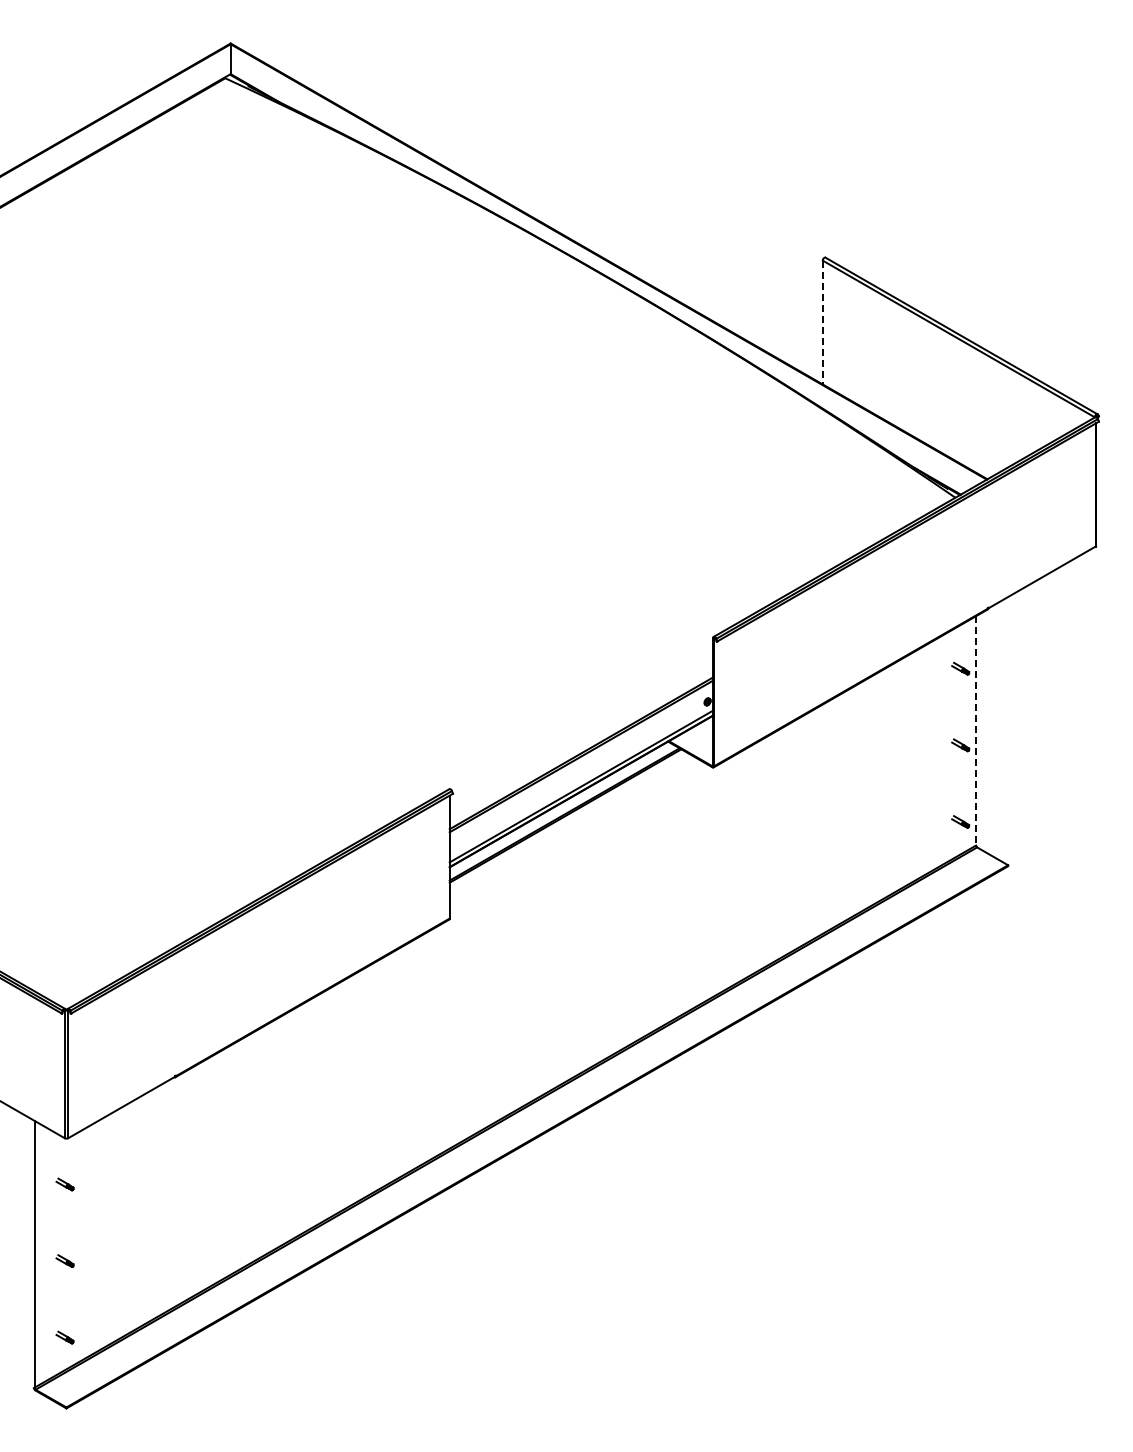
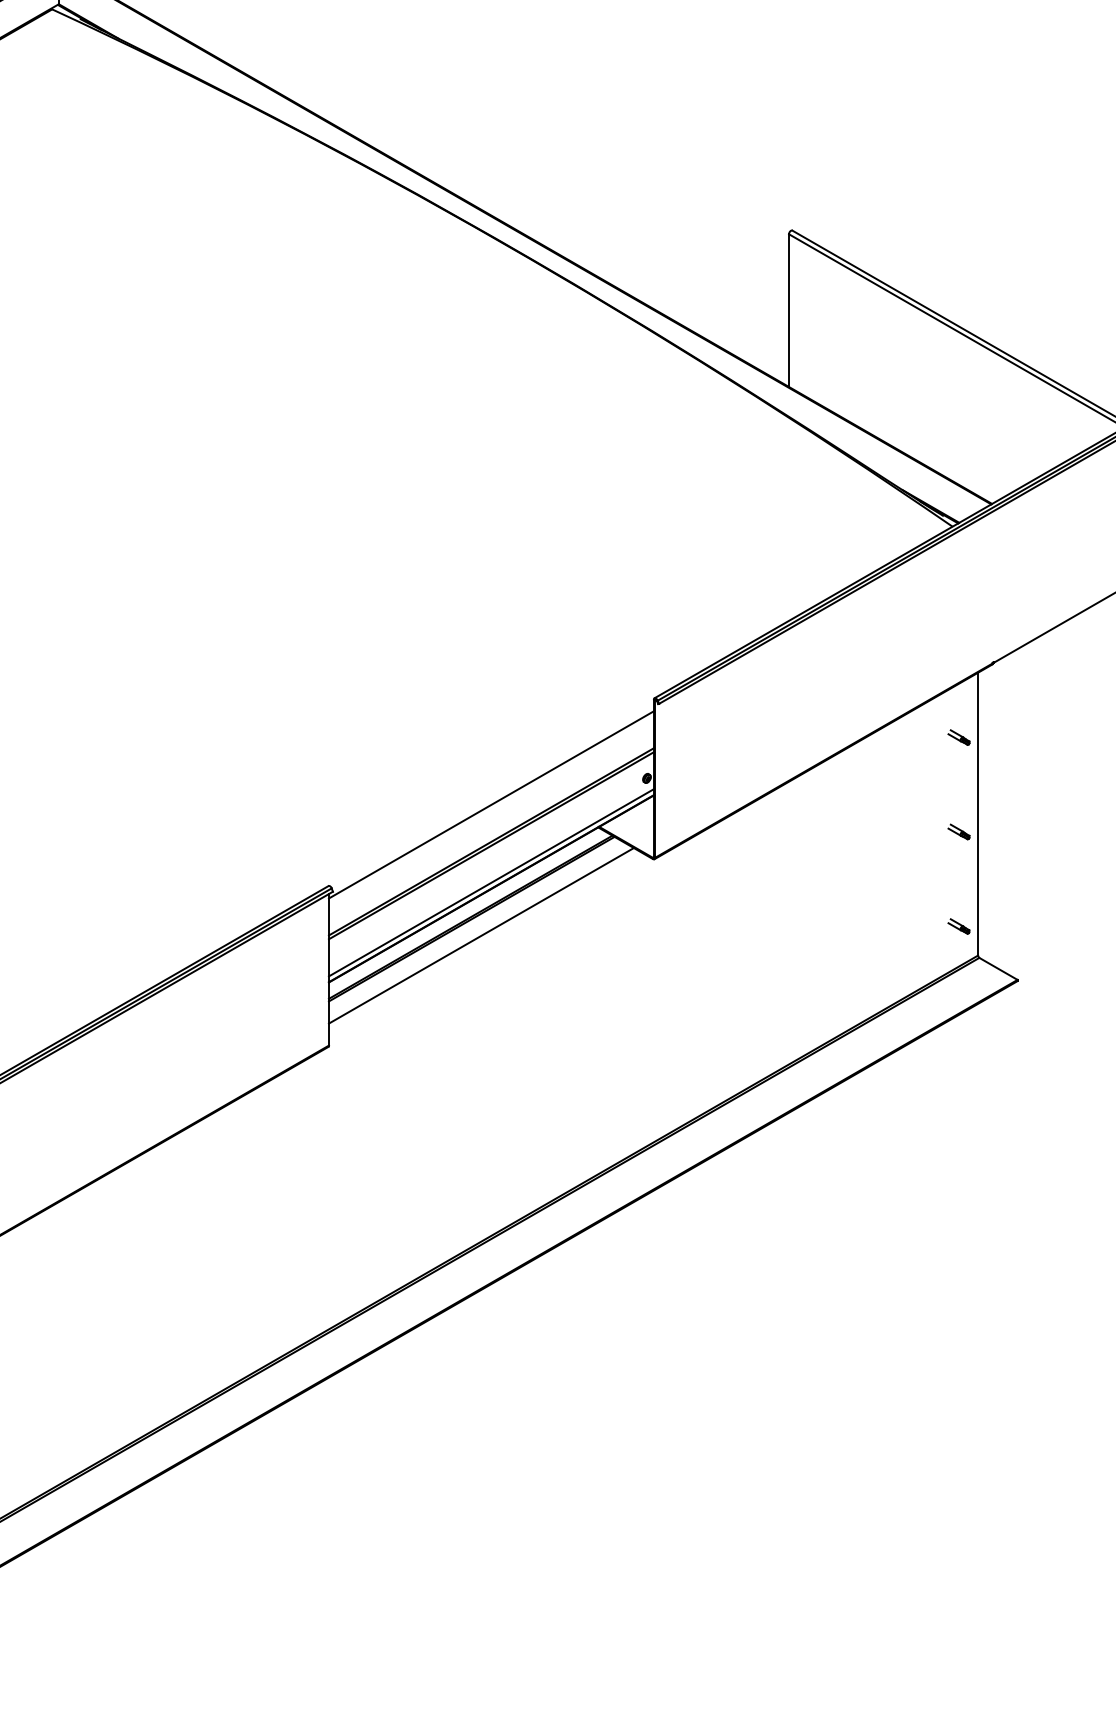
line: (822, 322) -> (788, 310), dashed -> solid
line: (581, 723) -> (491, 805), added
line: (976, 730) -> (978, 813), dashed -> solid
line: (572, 829) -> (480, 935), added

